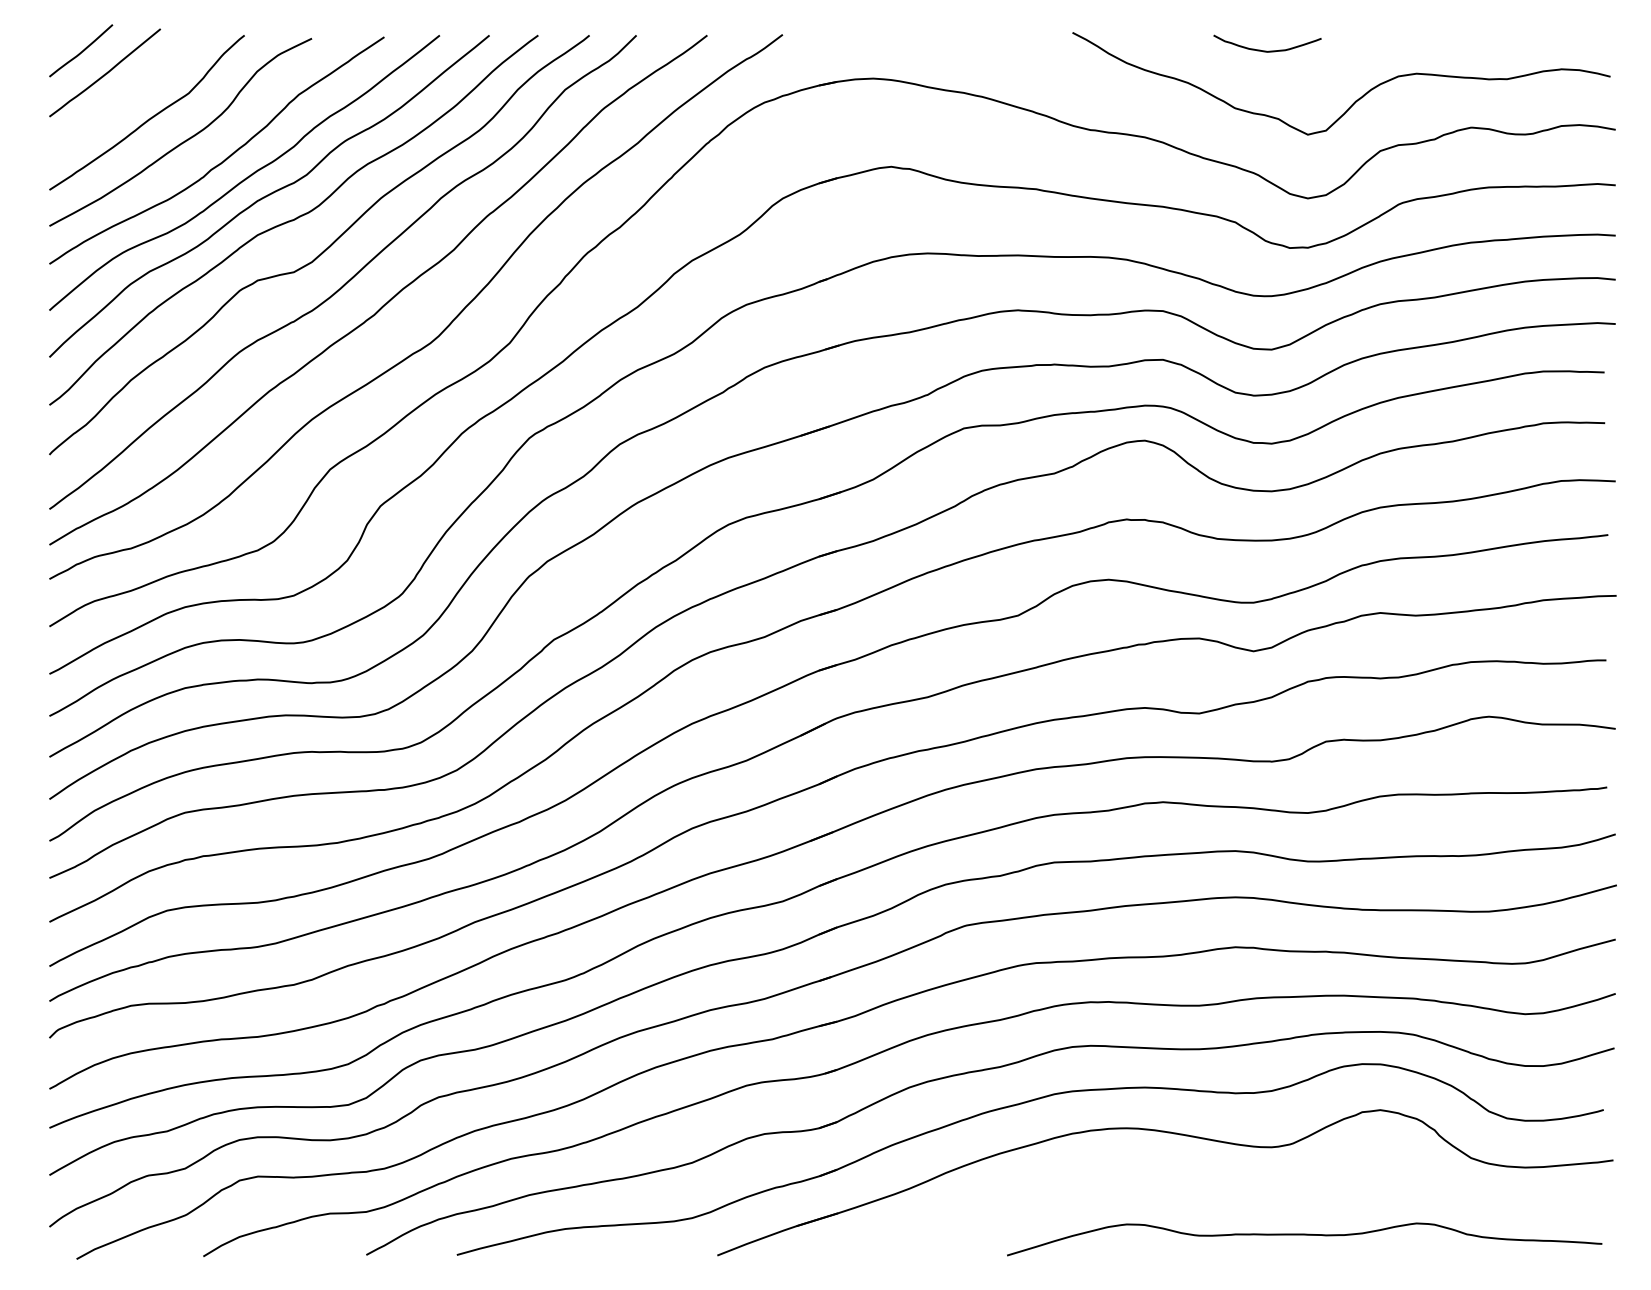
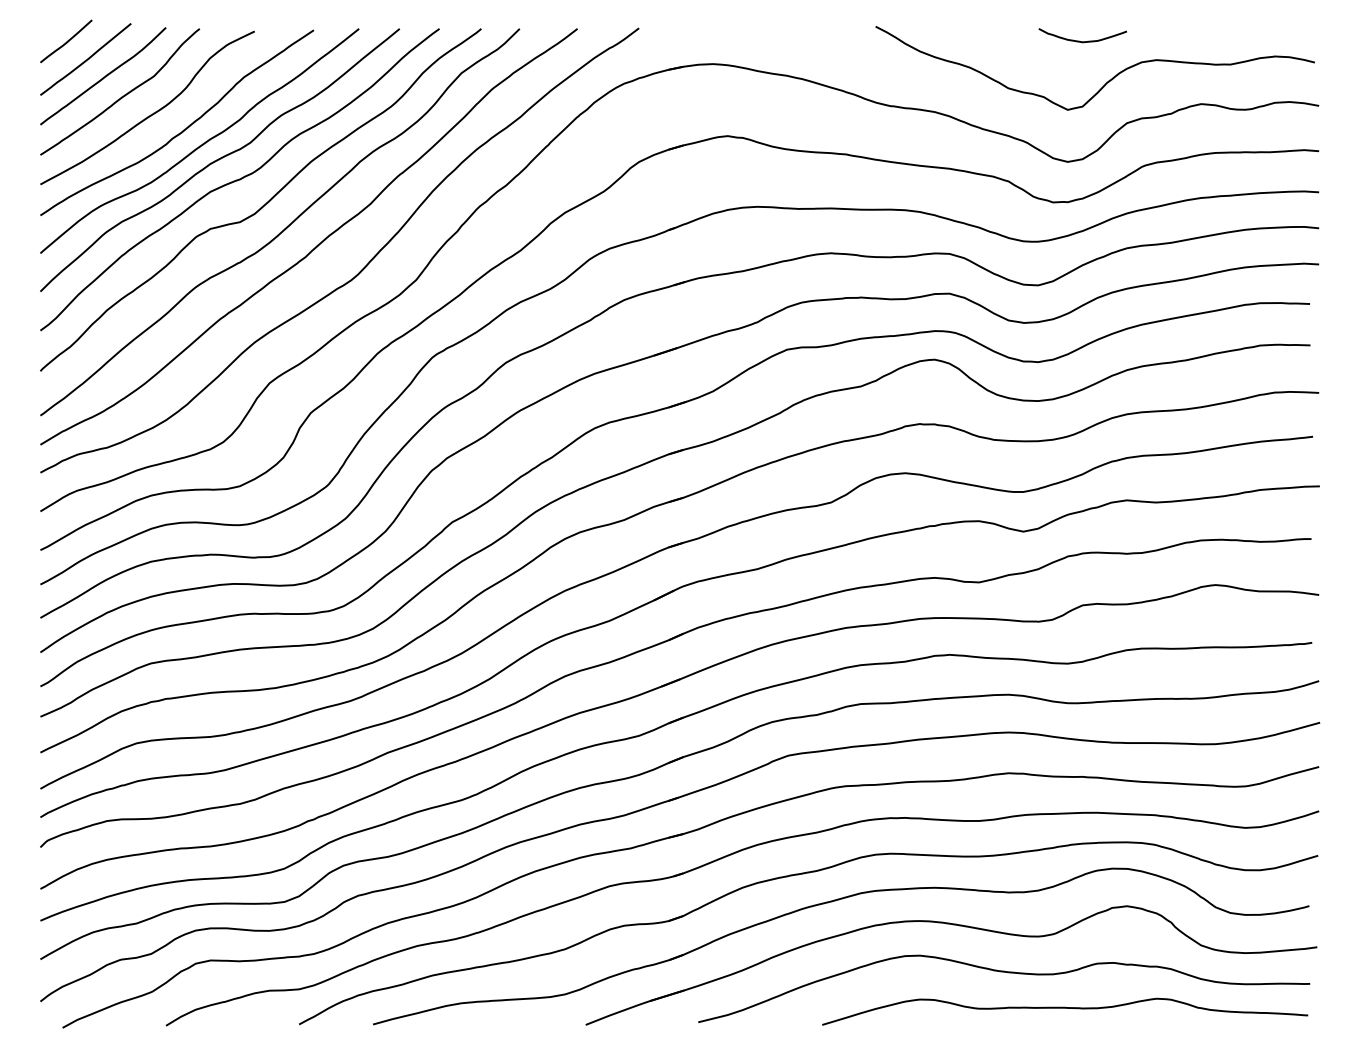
curve: (1263, 49) -> (1079, 40), moved
curve: (126, 93) -> (103, 76), added
curve: (1235, 1192) -> (1008, 973), added

